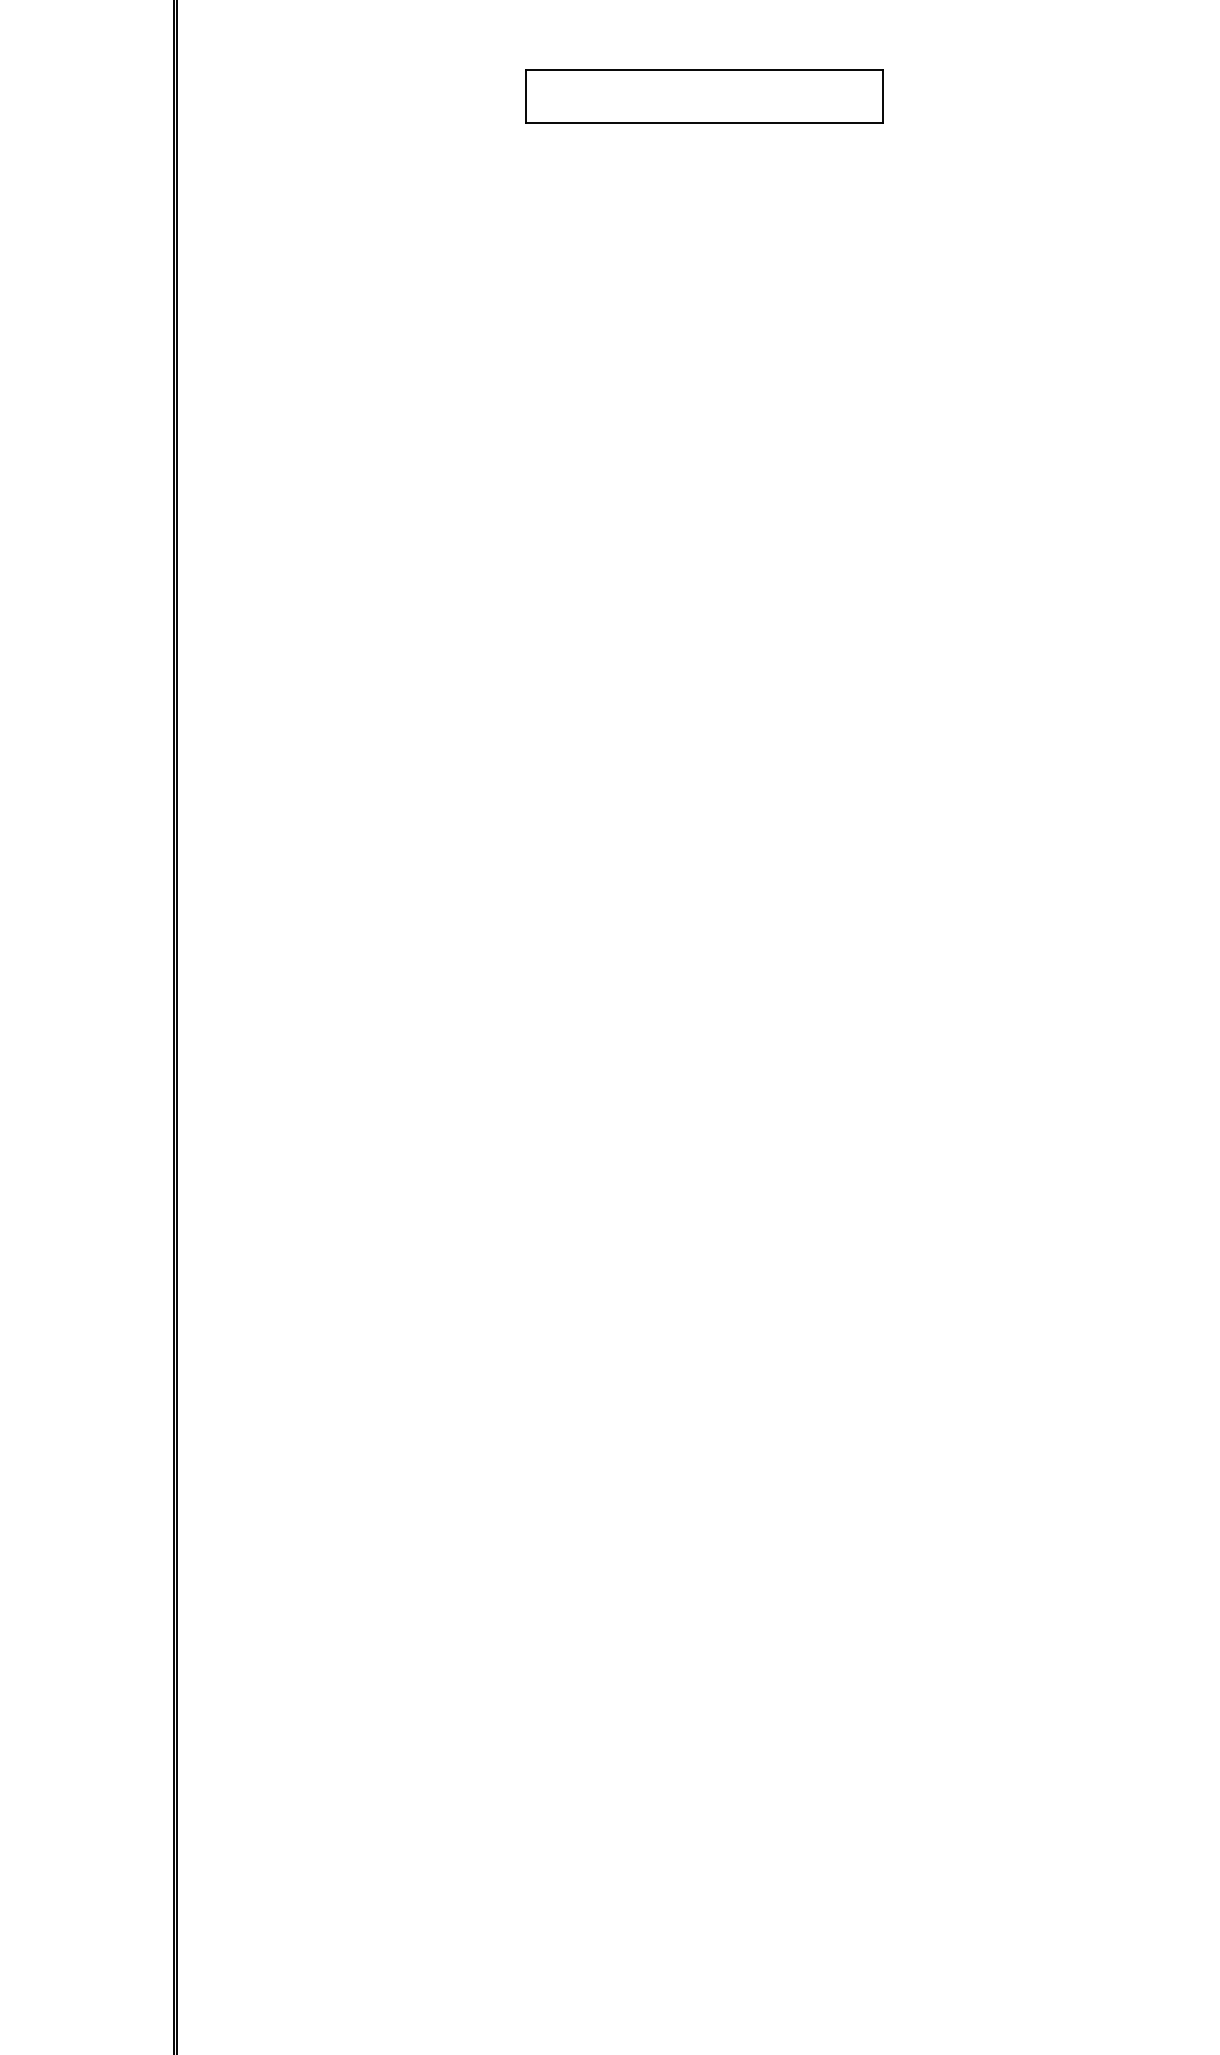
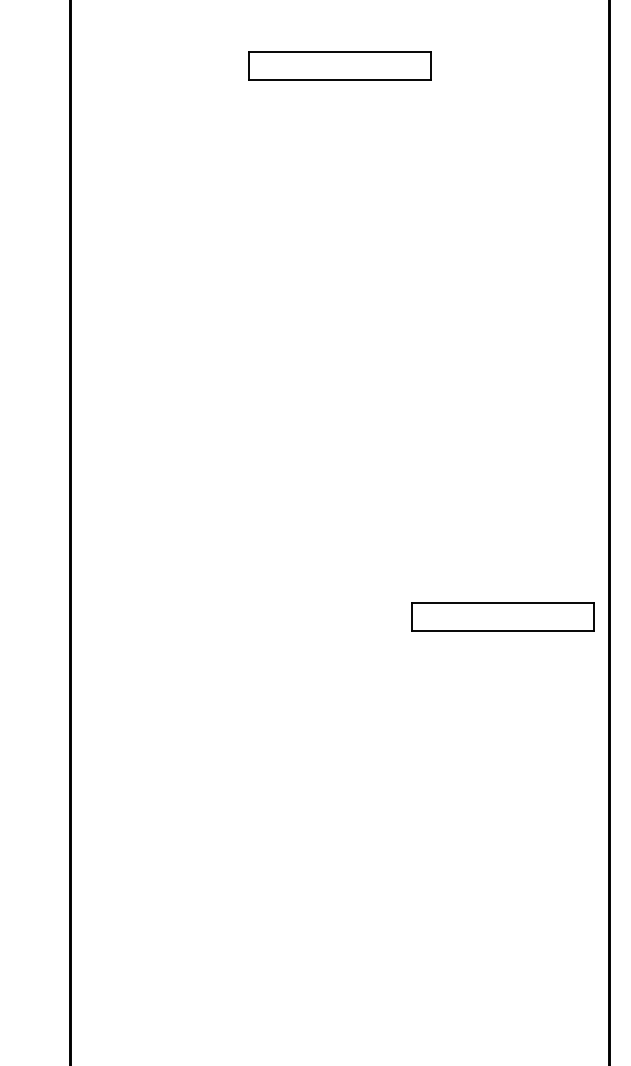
part: (1023, 1176) -> (502, 616), added

